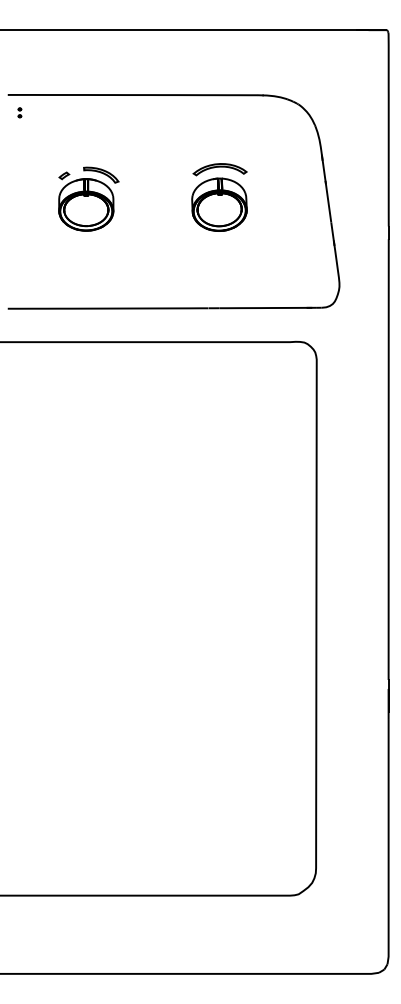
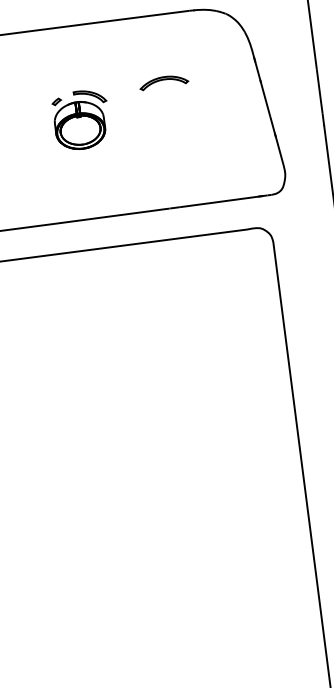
part: (88, 198) -> (81, 119), moved
part: (219, 204) -> (167, 113), removed

